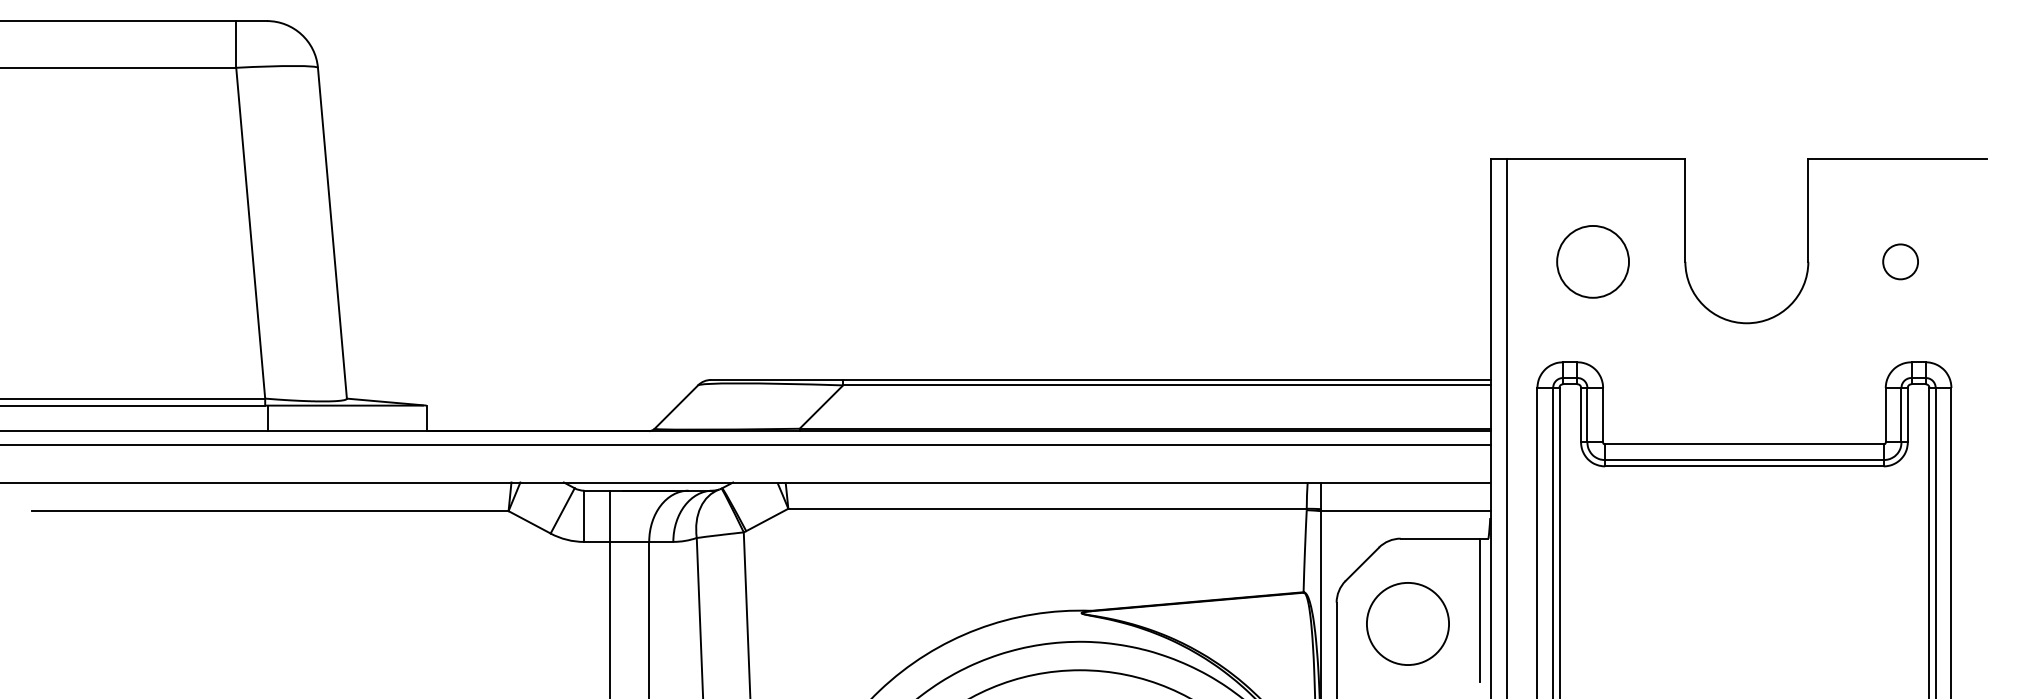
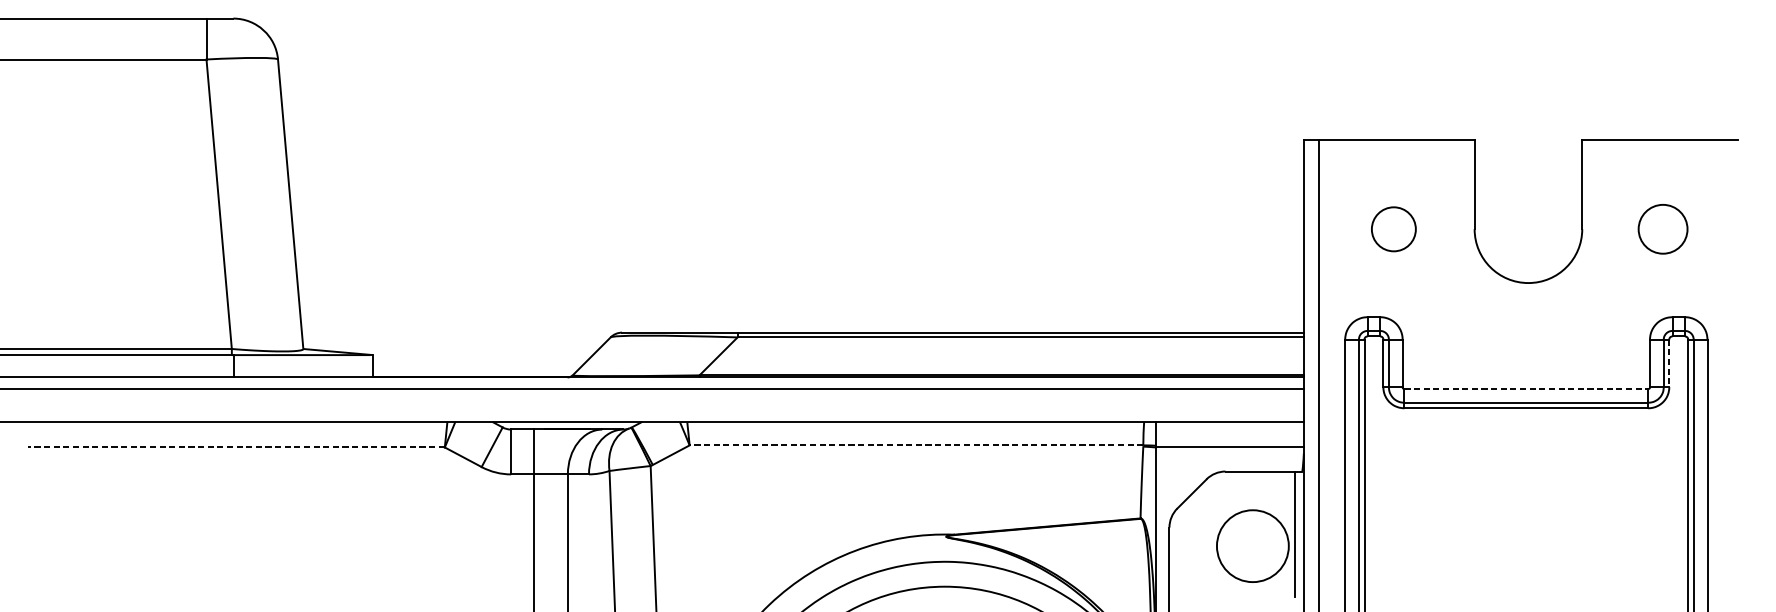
circle: (1593, 261) -> (1394, 228), size x0.7
circle: (1900, 261) -> (1662, 228), size x1.6
line: (1907, 415) -> (1669, 363), solid -> dashed
line: (1744, 444) -> (1526, 389), solid -> dashed
line: (1047, 508) -> (916, 445), solid -> dashed
line: (269, 511) -> (235, 447), solid -> dashed
circle: (1407, 623) -> (1252, 545), moved

